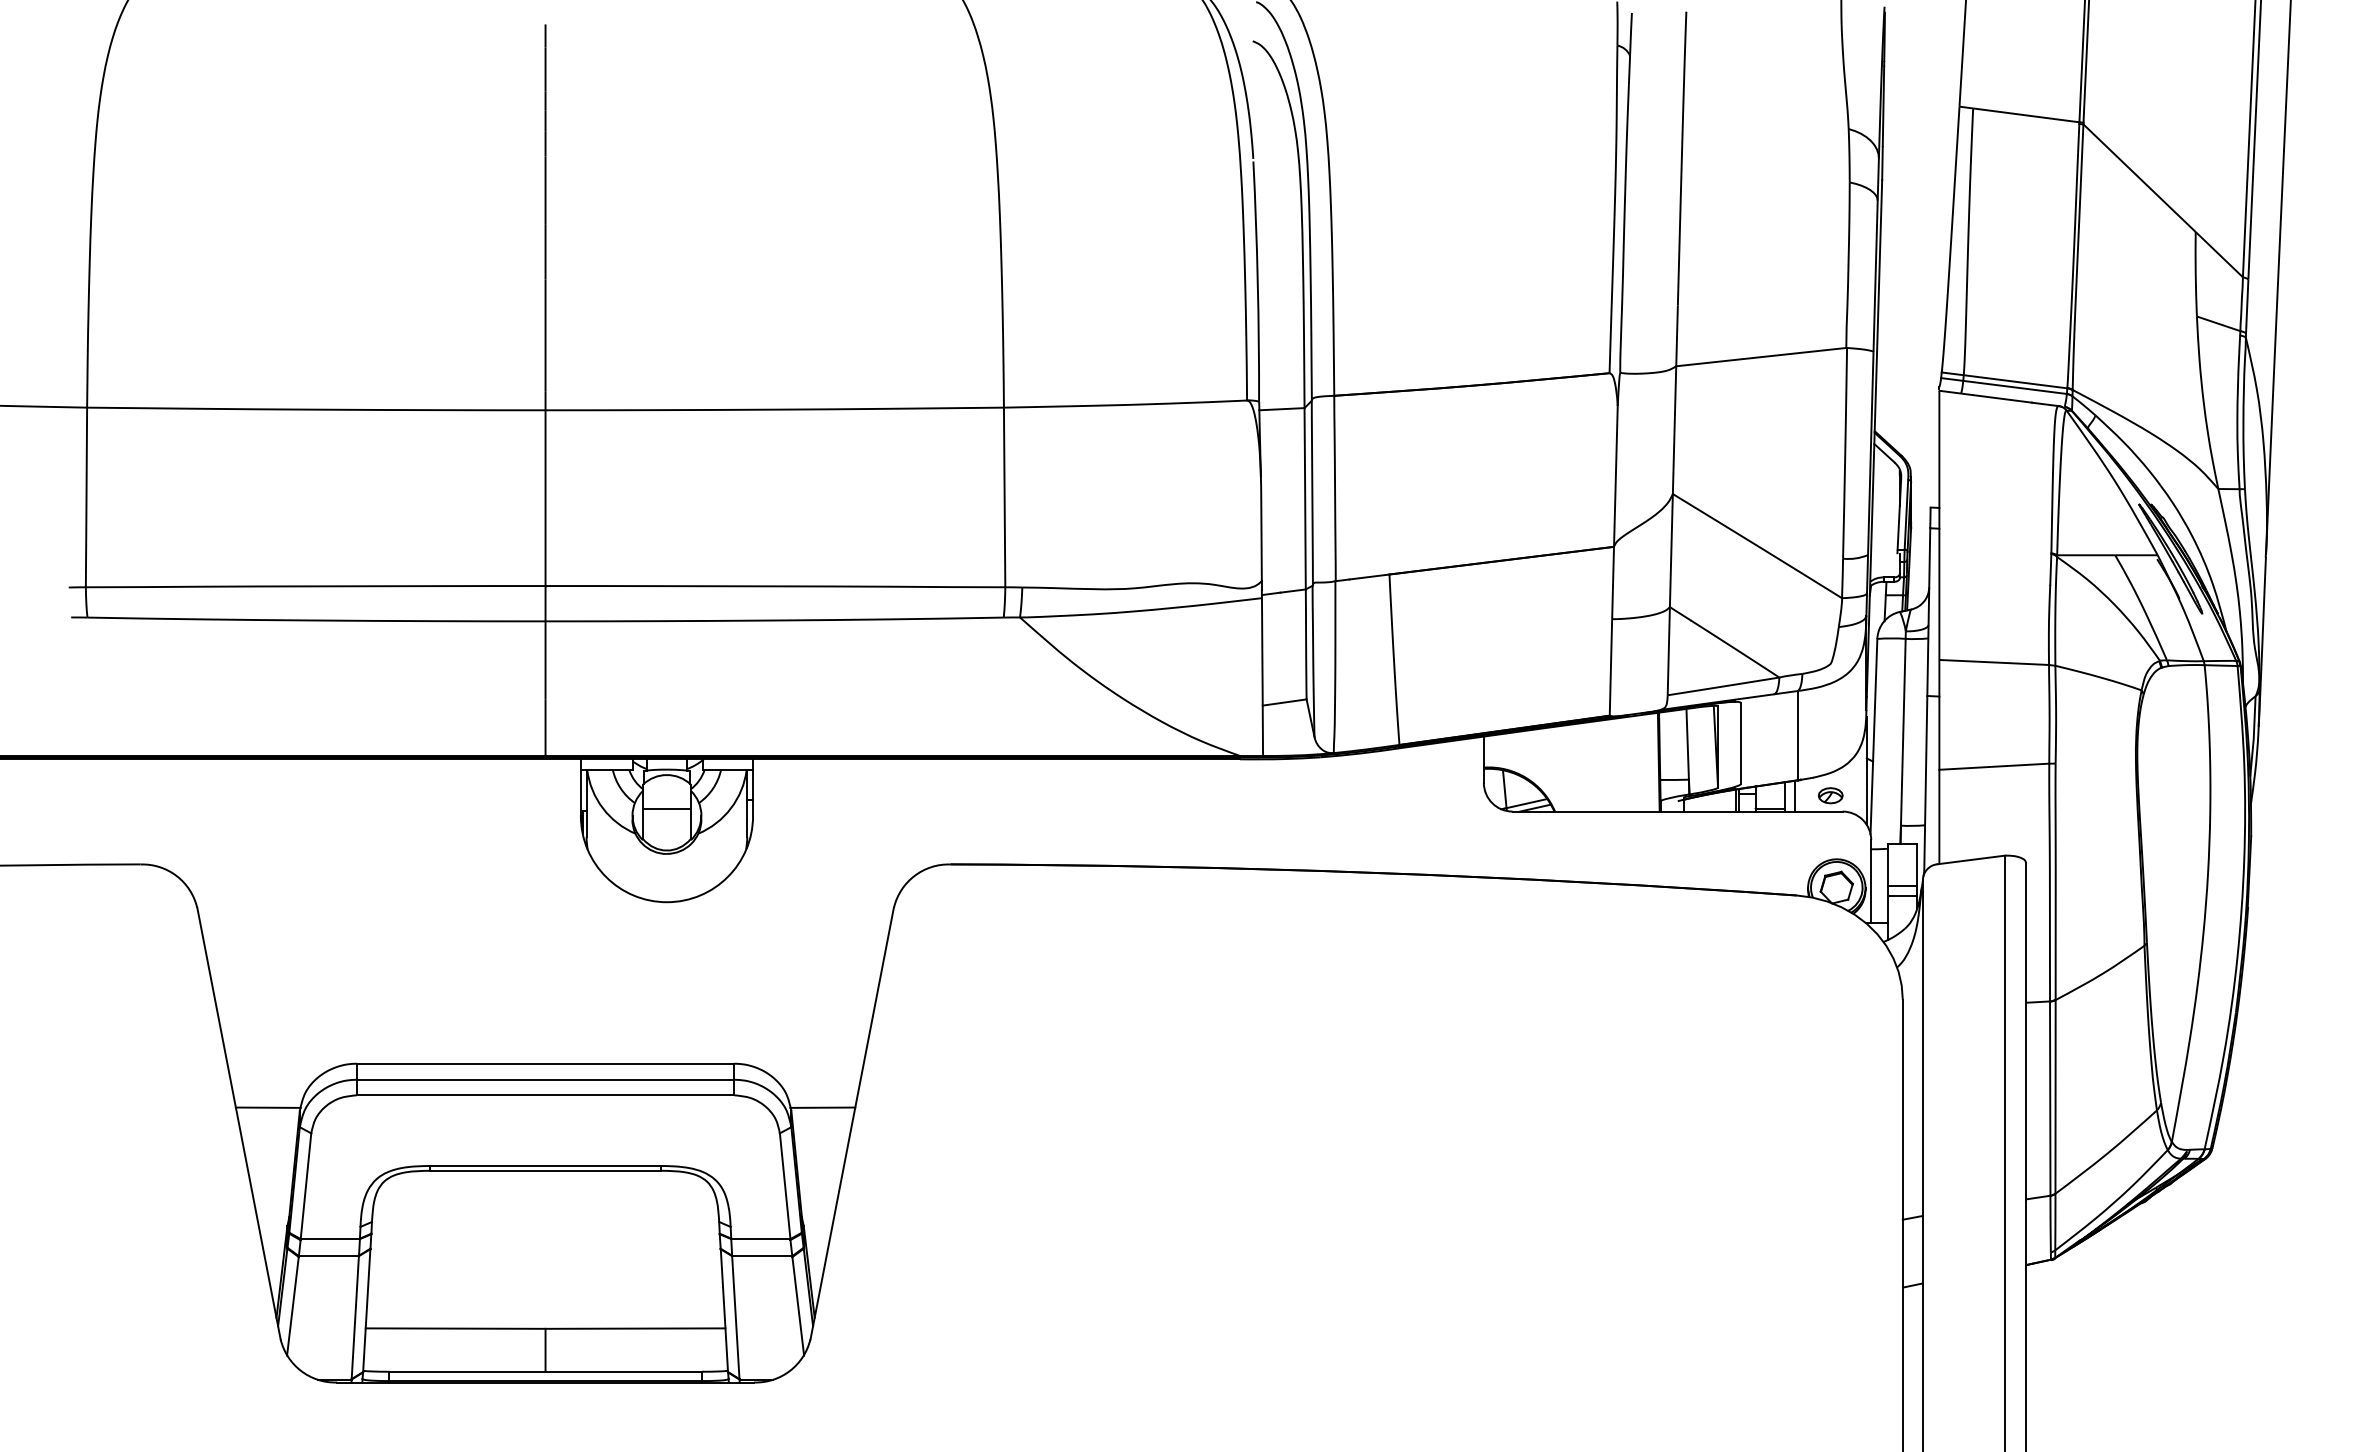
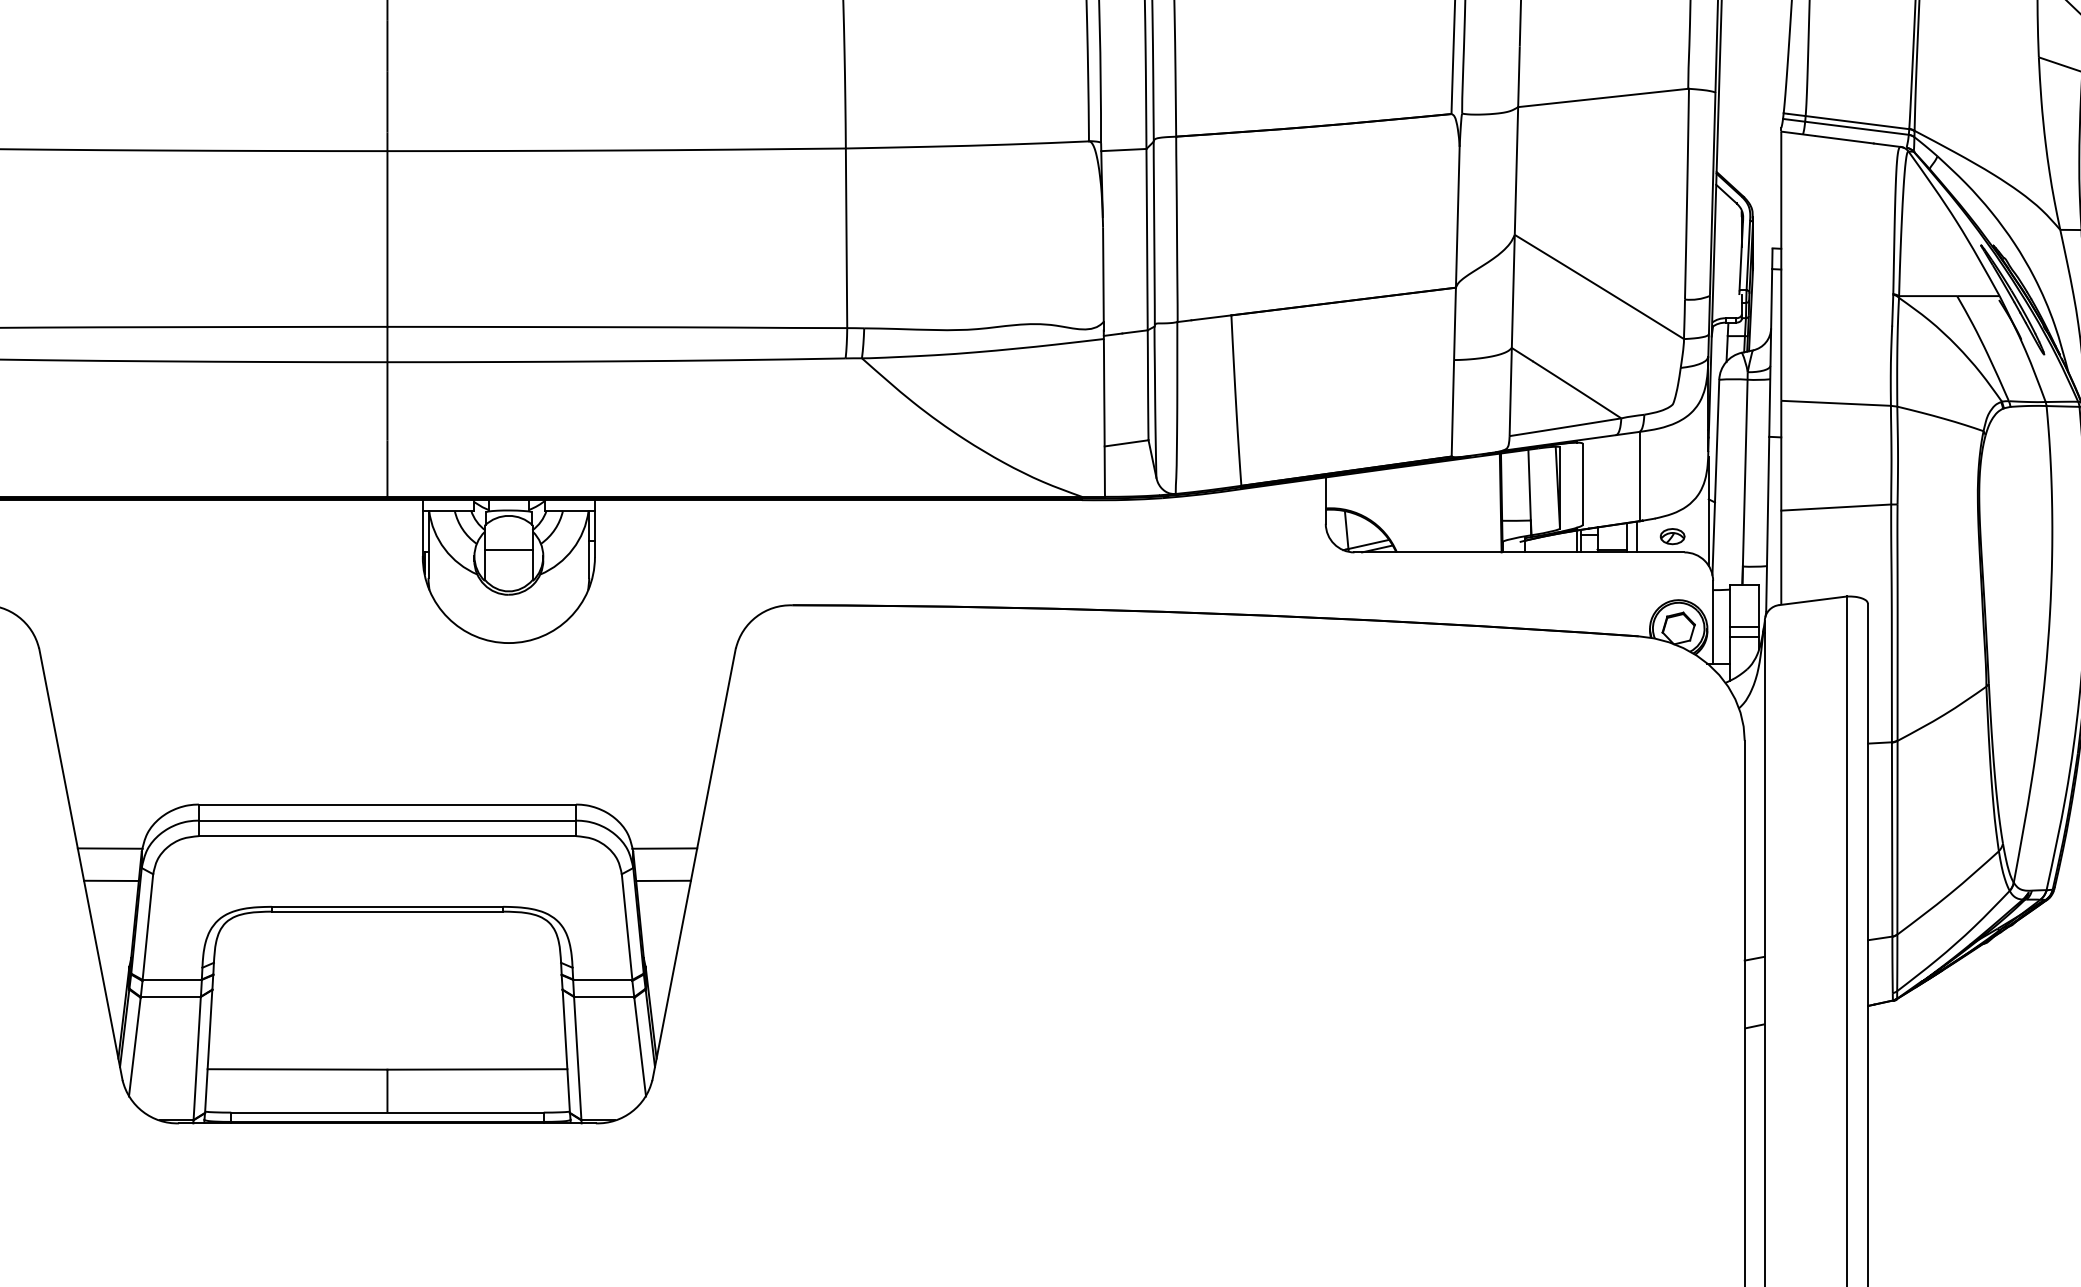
line: (269, 1139) -> (111, 880), added
line: (821, 1139) -> (663, 880), added

